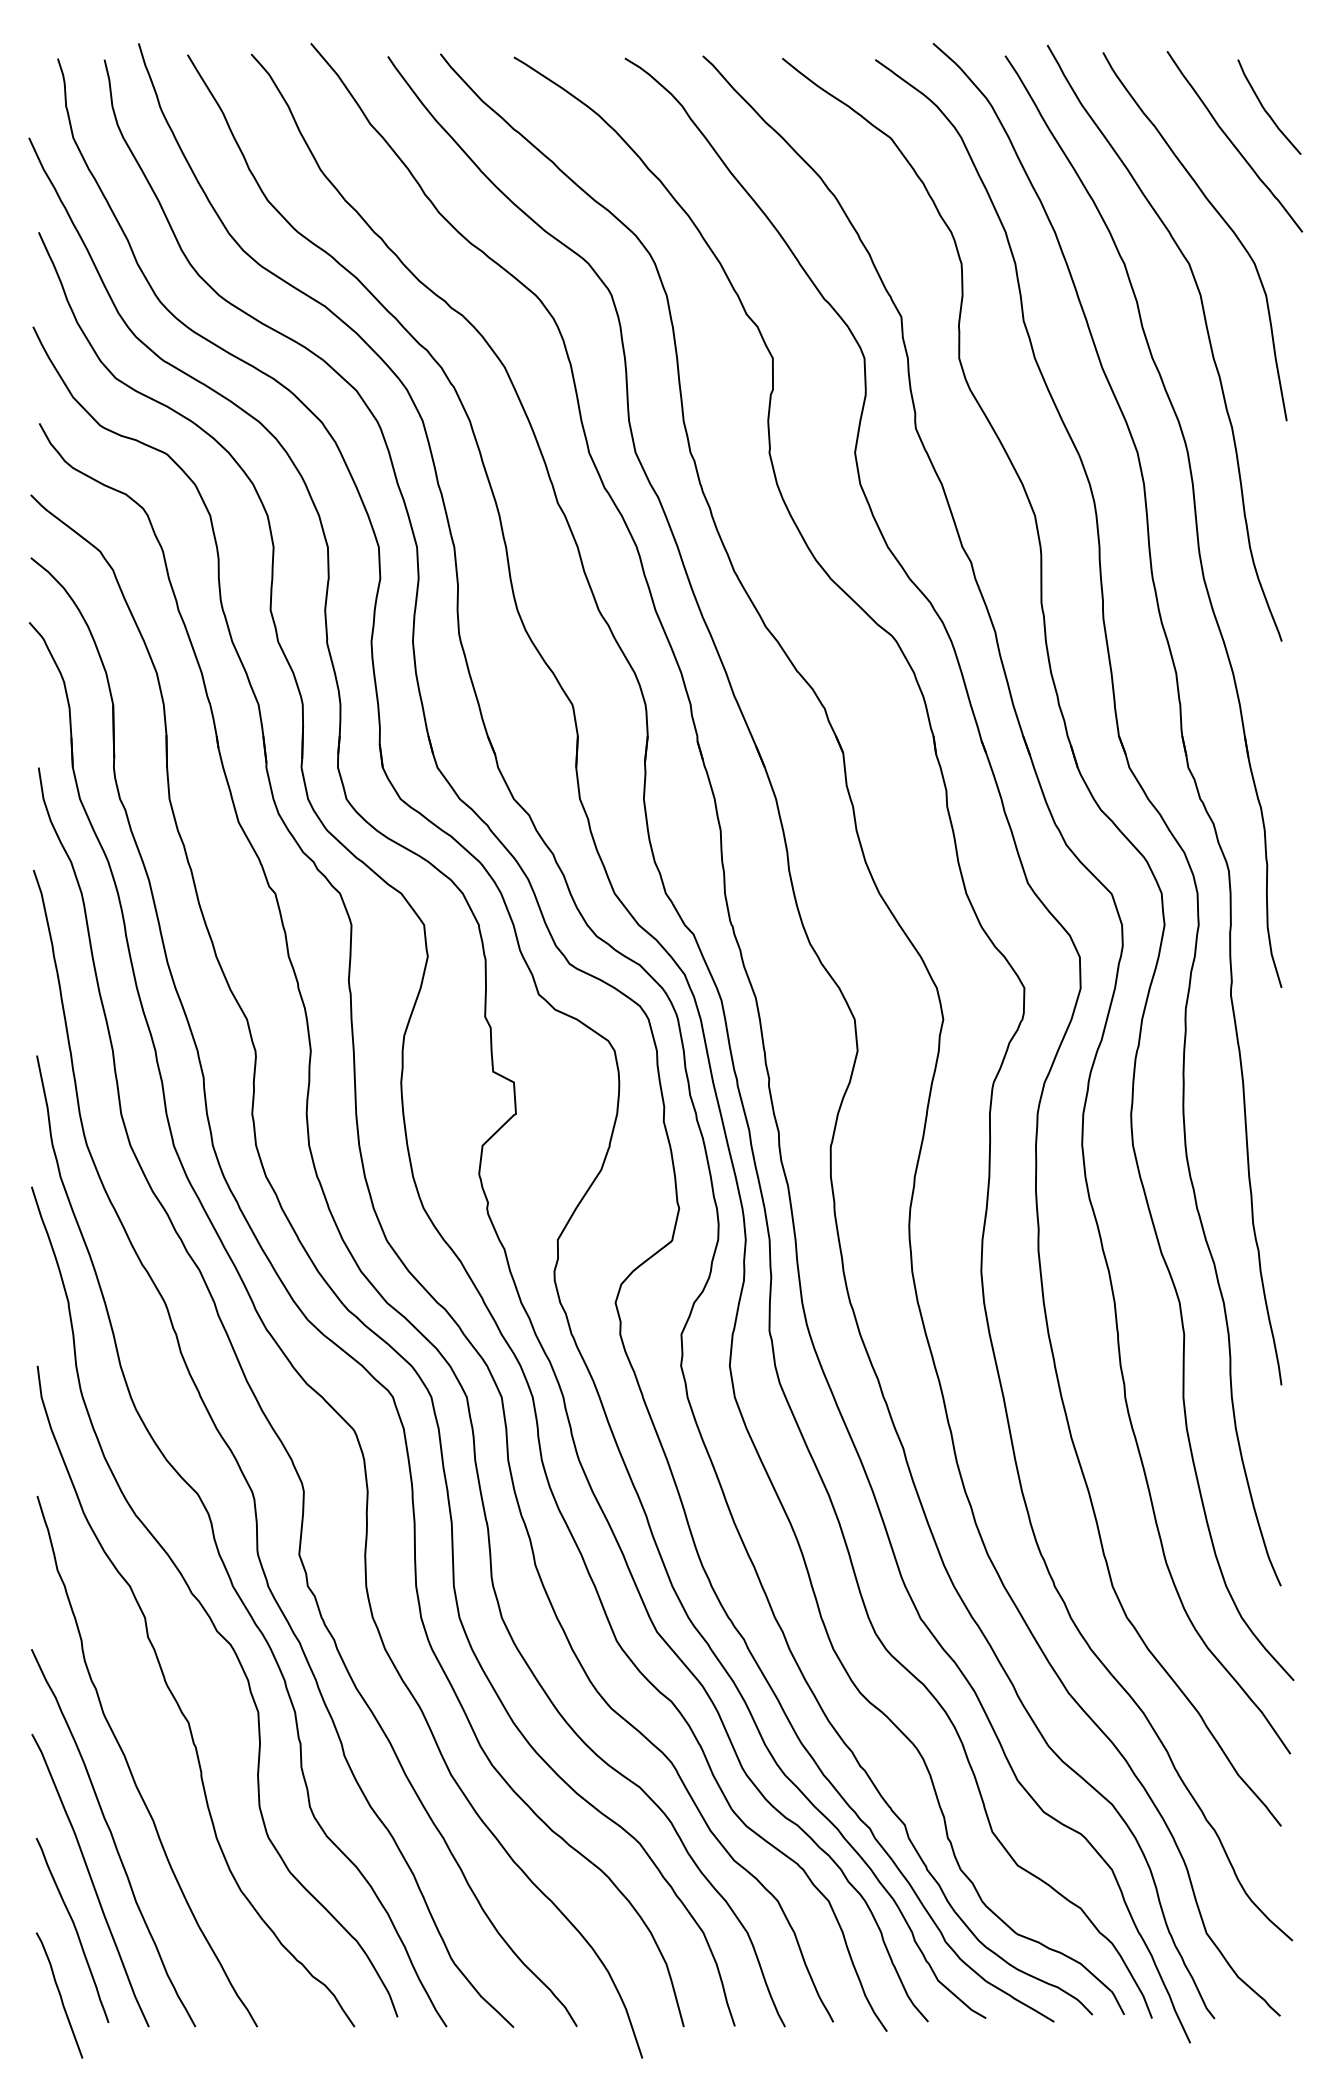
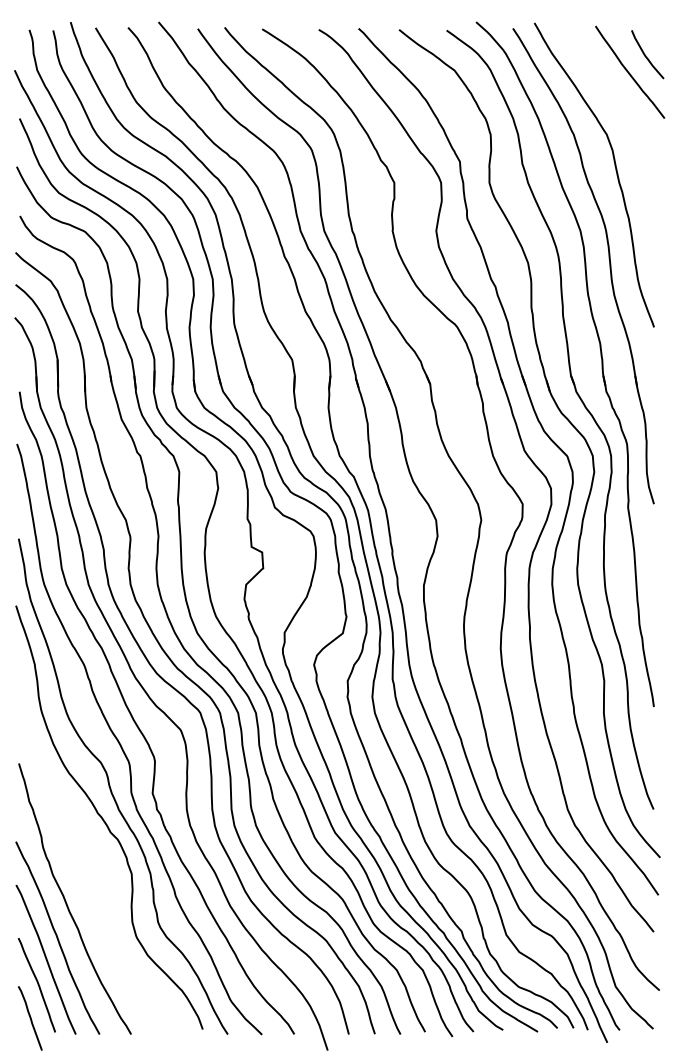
curve: (1219, 218) -> (622, 111), removed
curve: (179, 1703) -> (91, 869), removed

